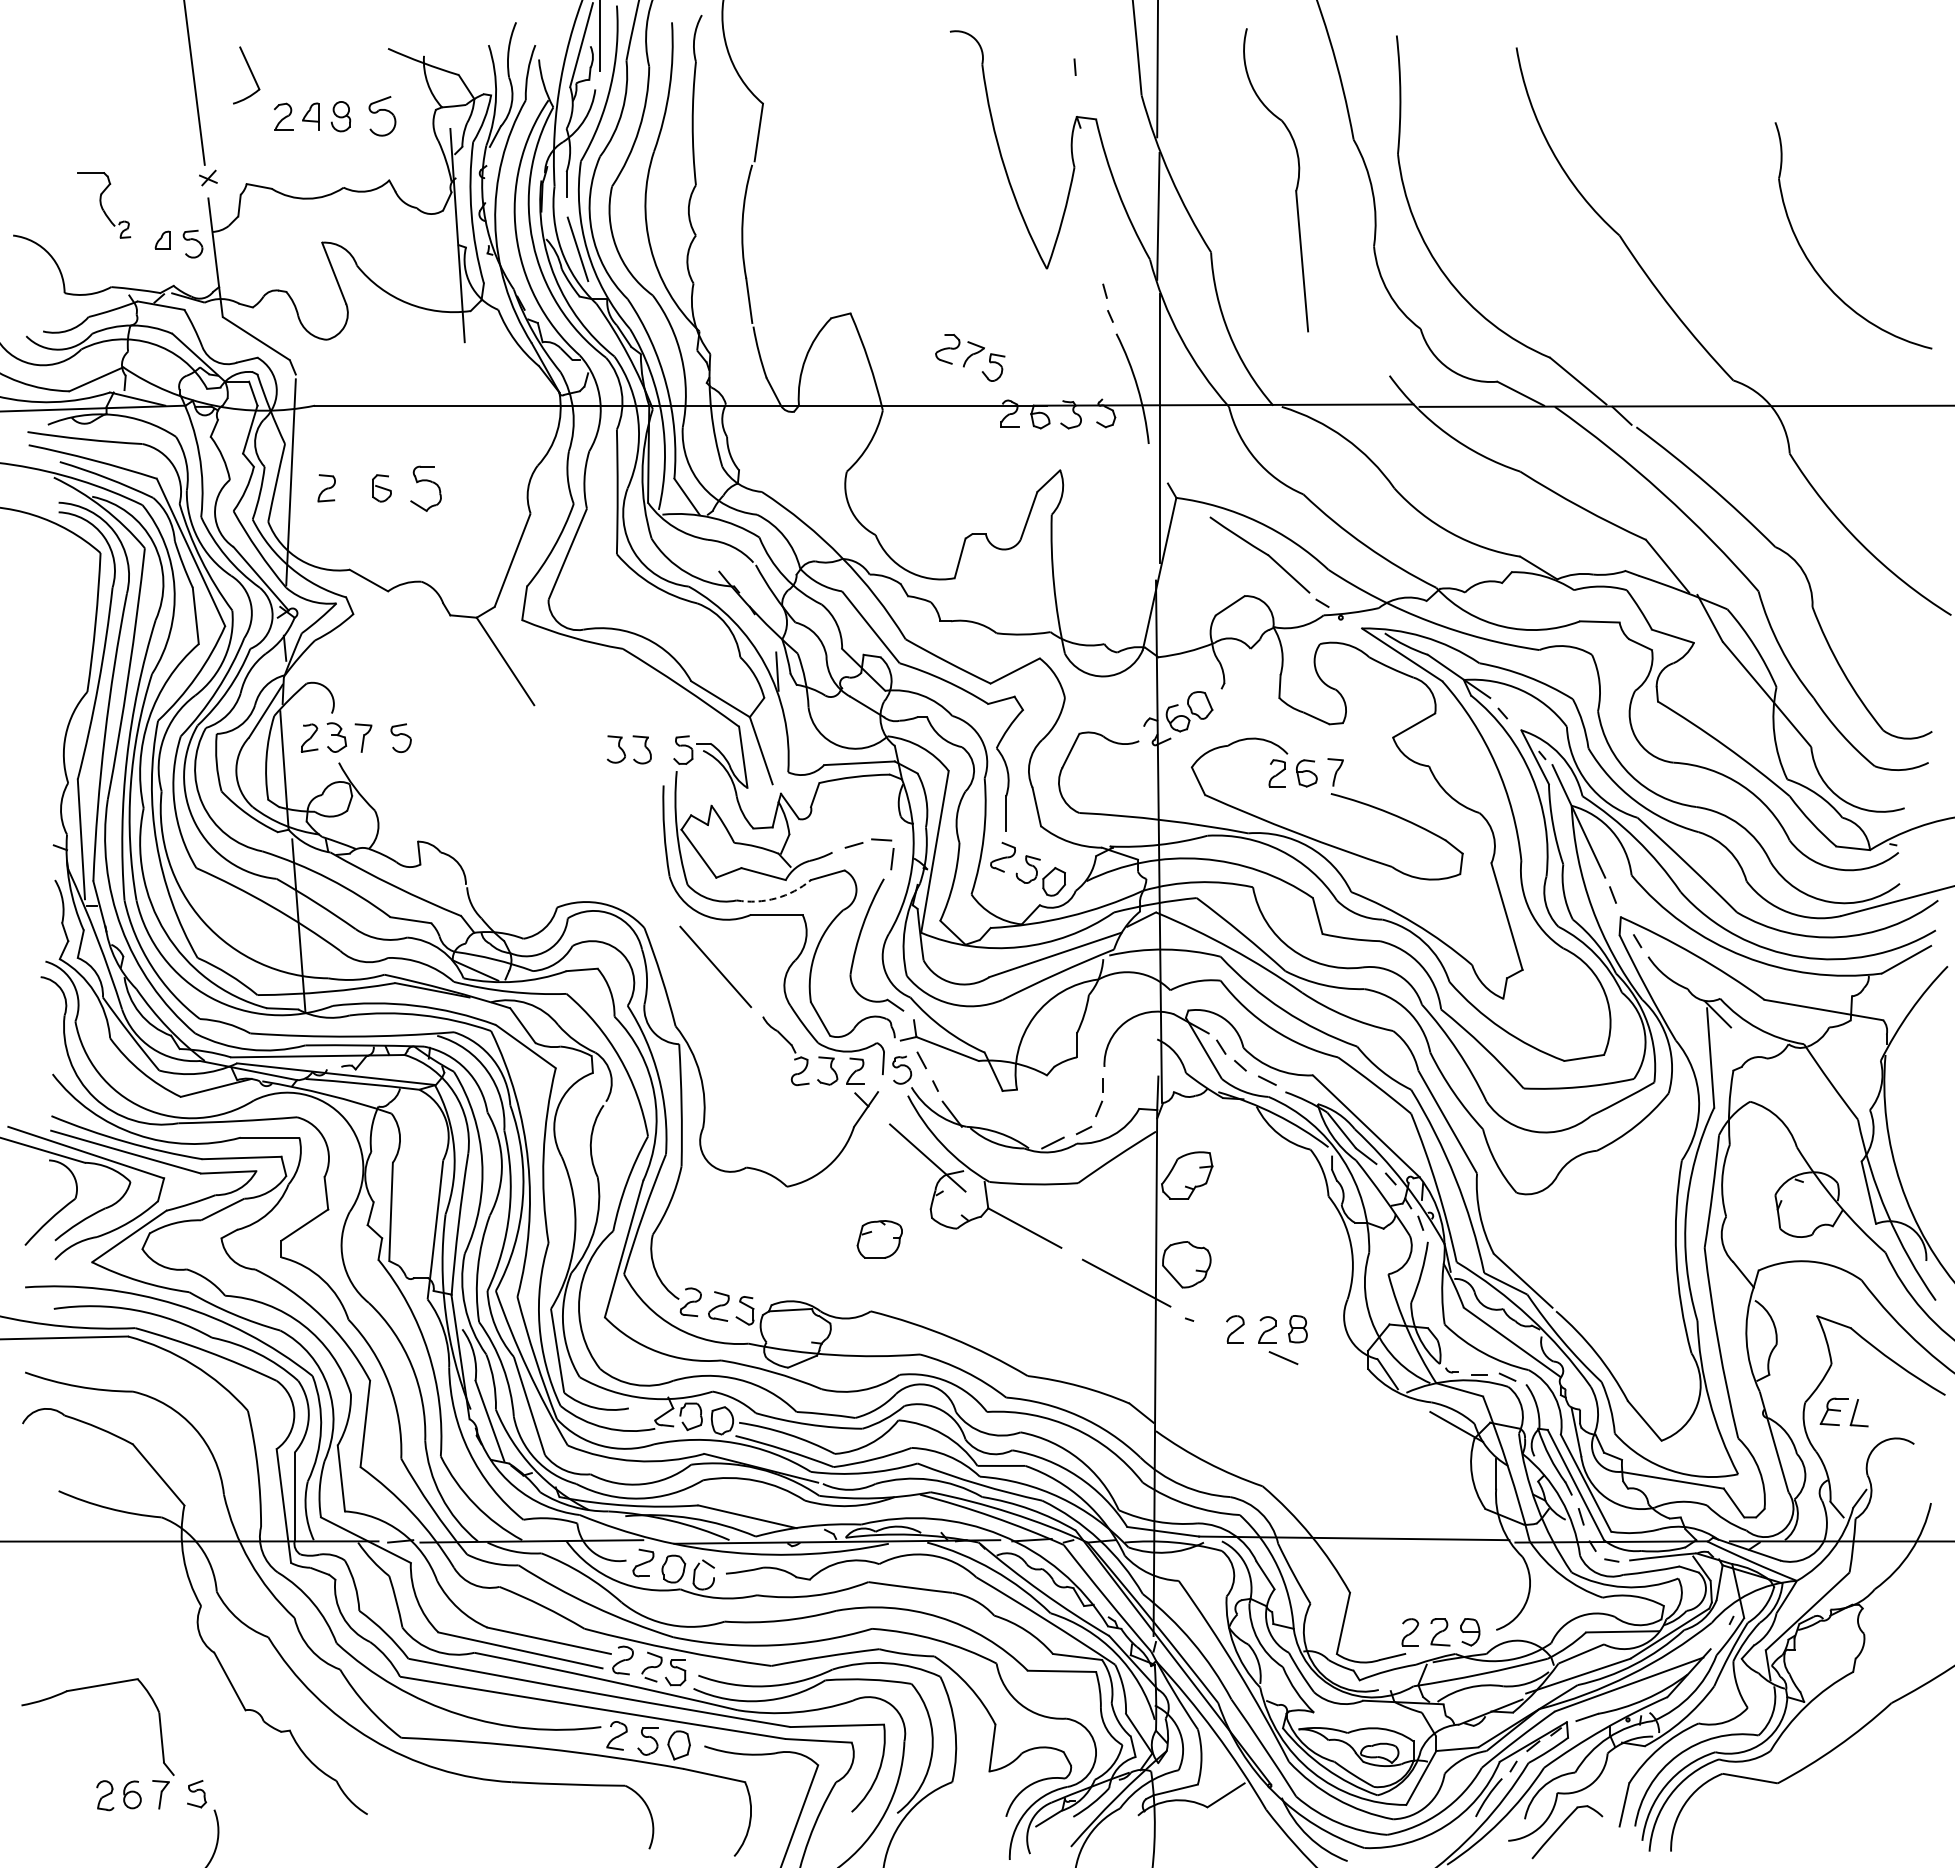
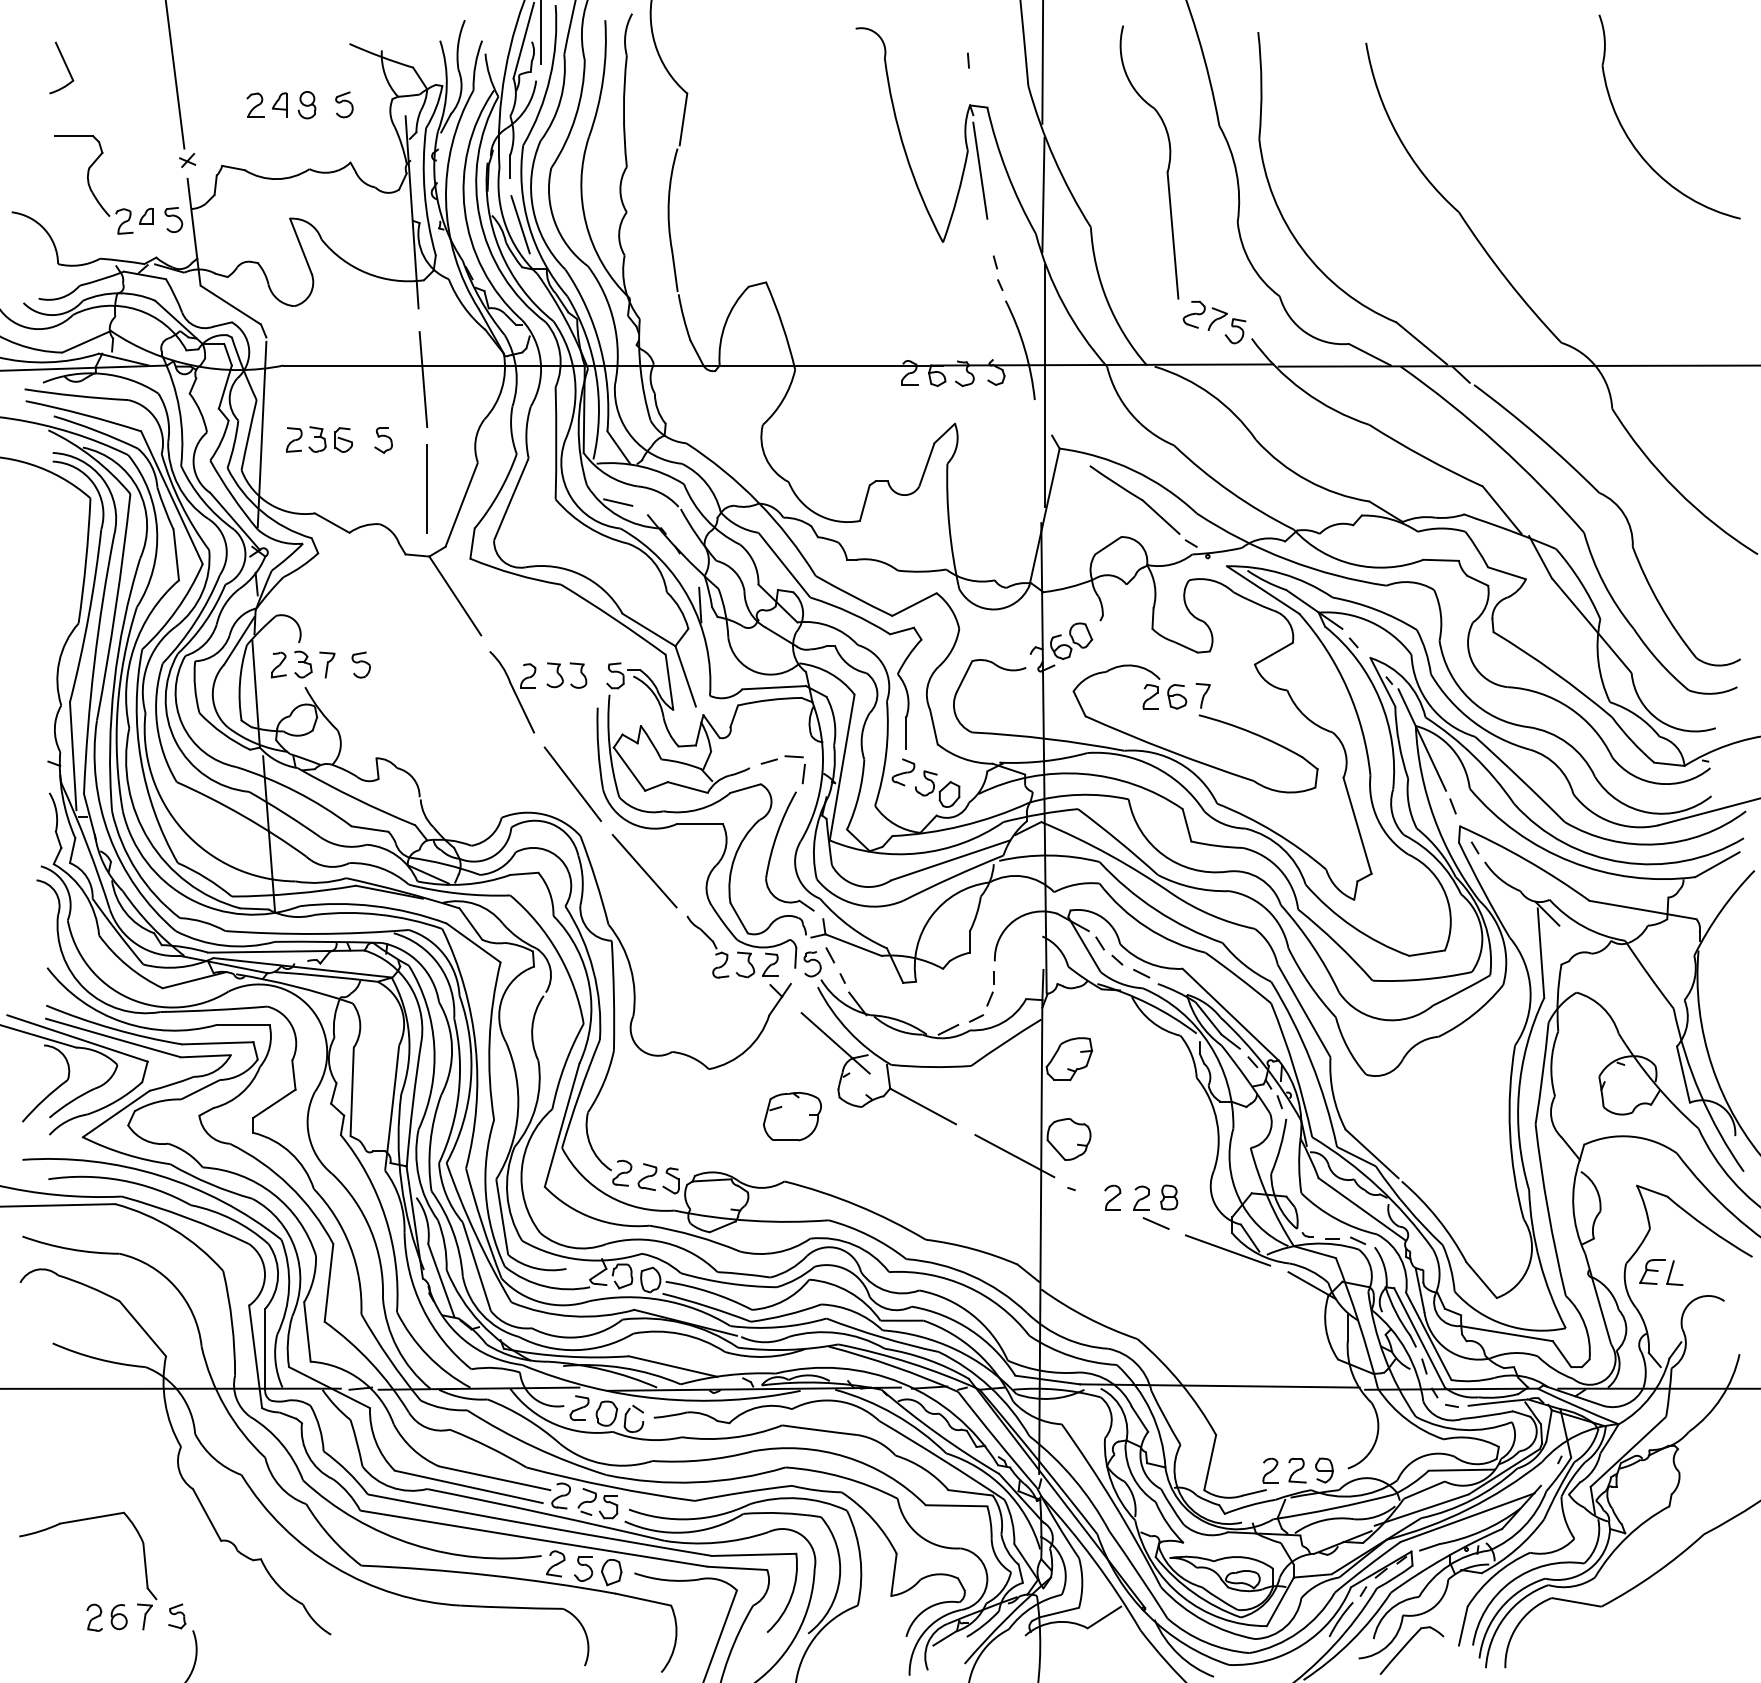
part: (246, 75) -> (61, 68), moved
part: (382, 116) -> (344, 105), size x0.71
line: (1088, 189) -> (980, 170), added
part: (104, 205) -> (94, 185), size x1.67
part: (1812, 264) -> (1632, 142), moved
part: (970, 357) -> (1214, 322), moved
line: (469, 420) -> (422, 378), added
part: (352, 487) -> (317, 439), added
part: (425, 488) -> (383, 440), size x0.62
line: (474, 542) -> (427, 488), added
line: (685, 557) -> (617, 502), added
part: (569, 767) -> (512, 691), added
line: (635, 870) -> (572, 784), added
arc: (776, 898) -> (699, 809), dashed -> solid
part: (879, 1239) -> (792, 1116), size x1.43
line: (1362, 1387) -> (1227, 1250), added

